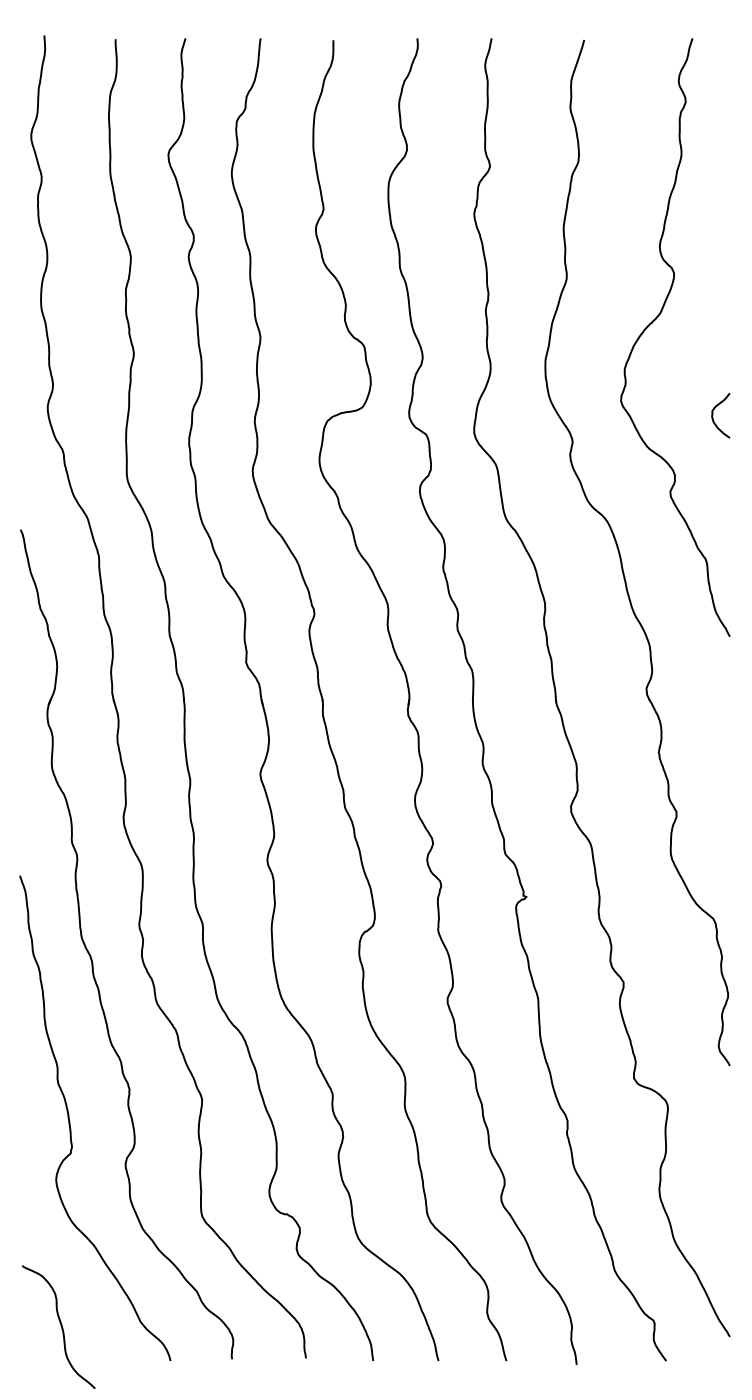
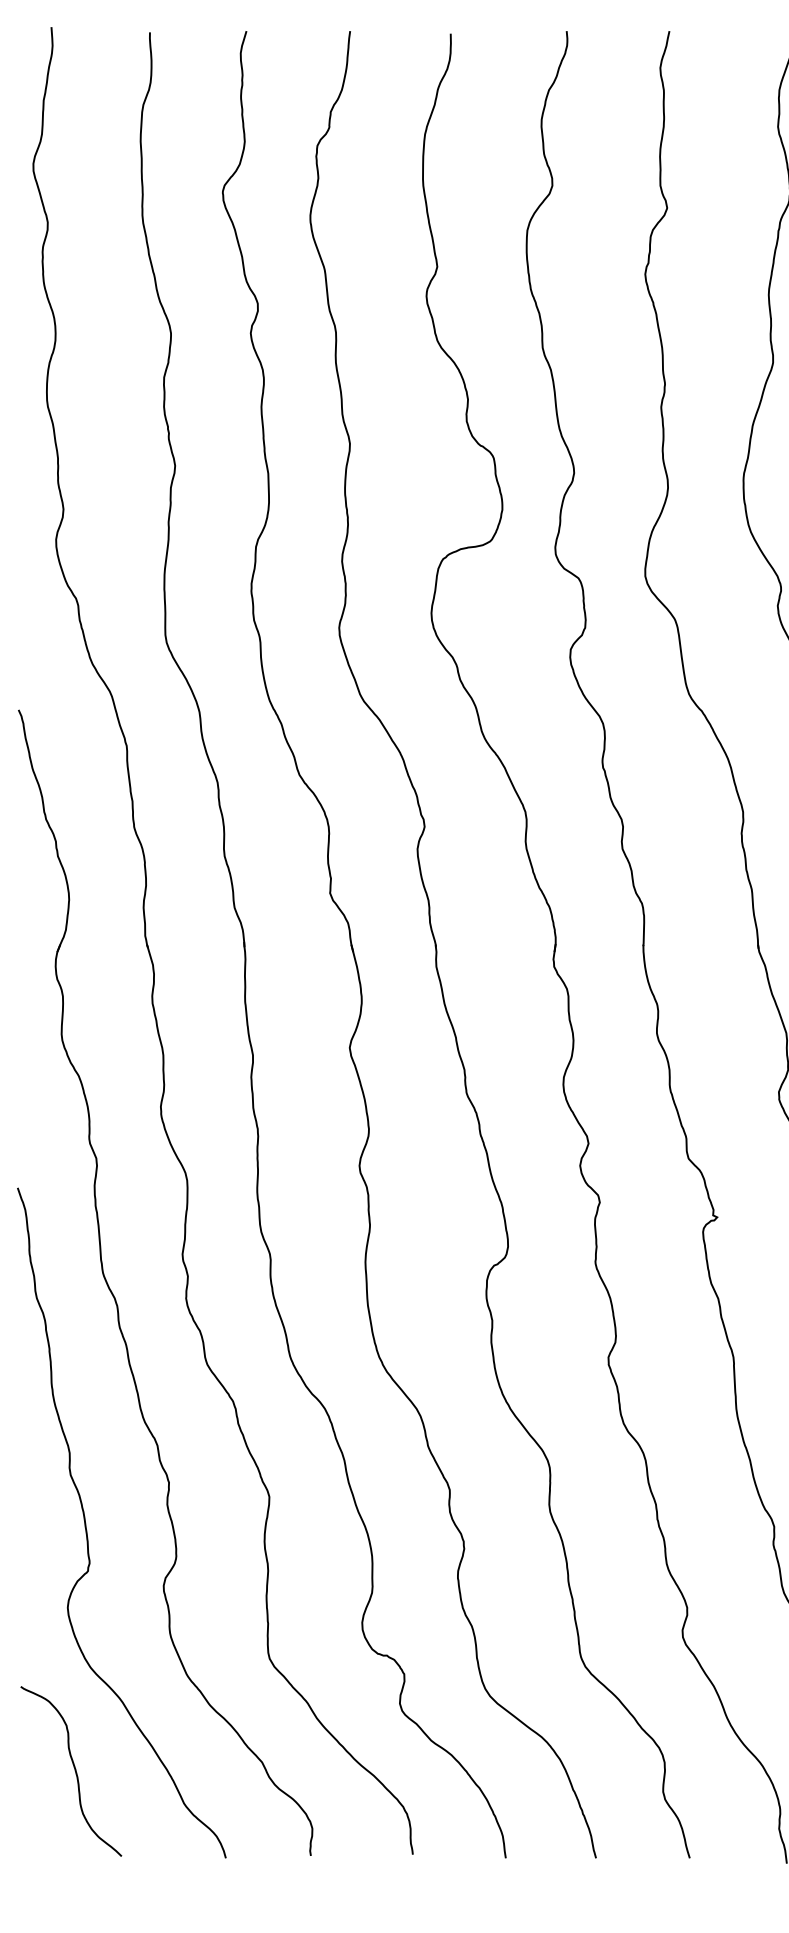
curve: (60, 1325) -> (73, 1769), moved

